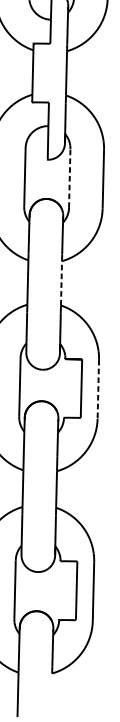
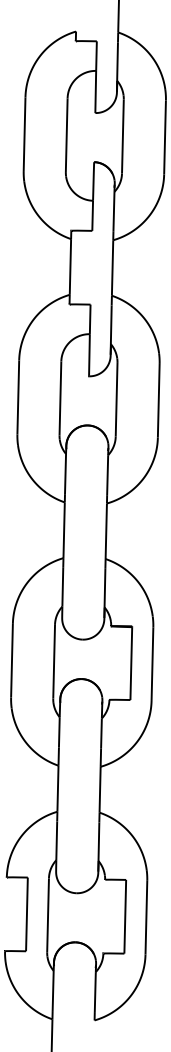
line: (69, 178) -> (116, 399), dashed -> solid
line: (61, 283) -> (106, 531), dashed -> solid
line: (98, 389) -> (152, 664), dashed -> solid

